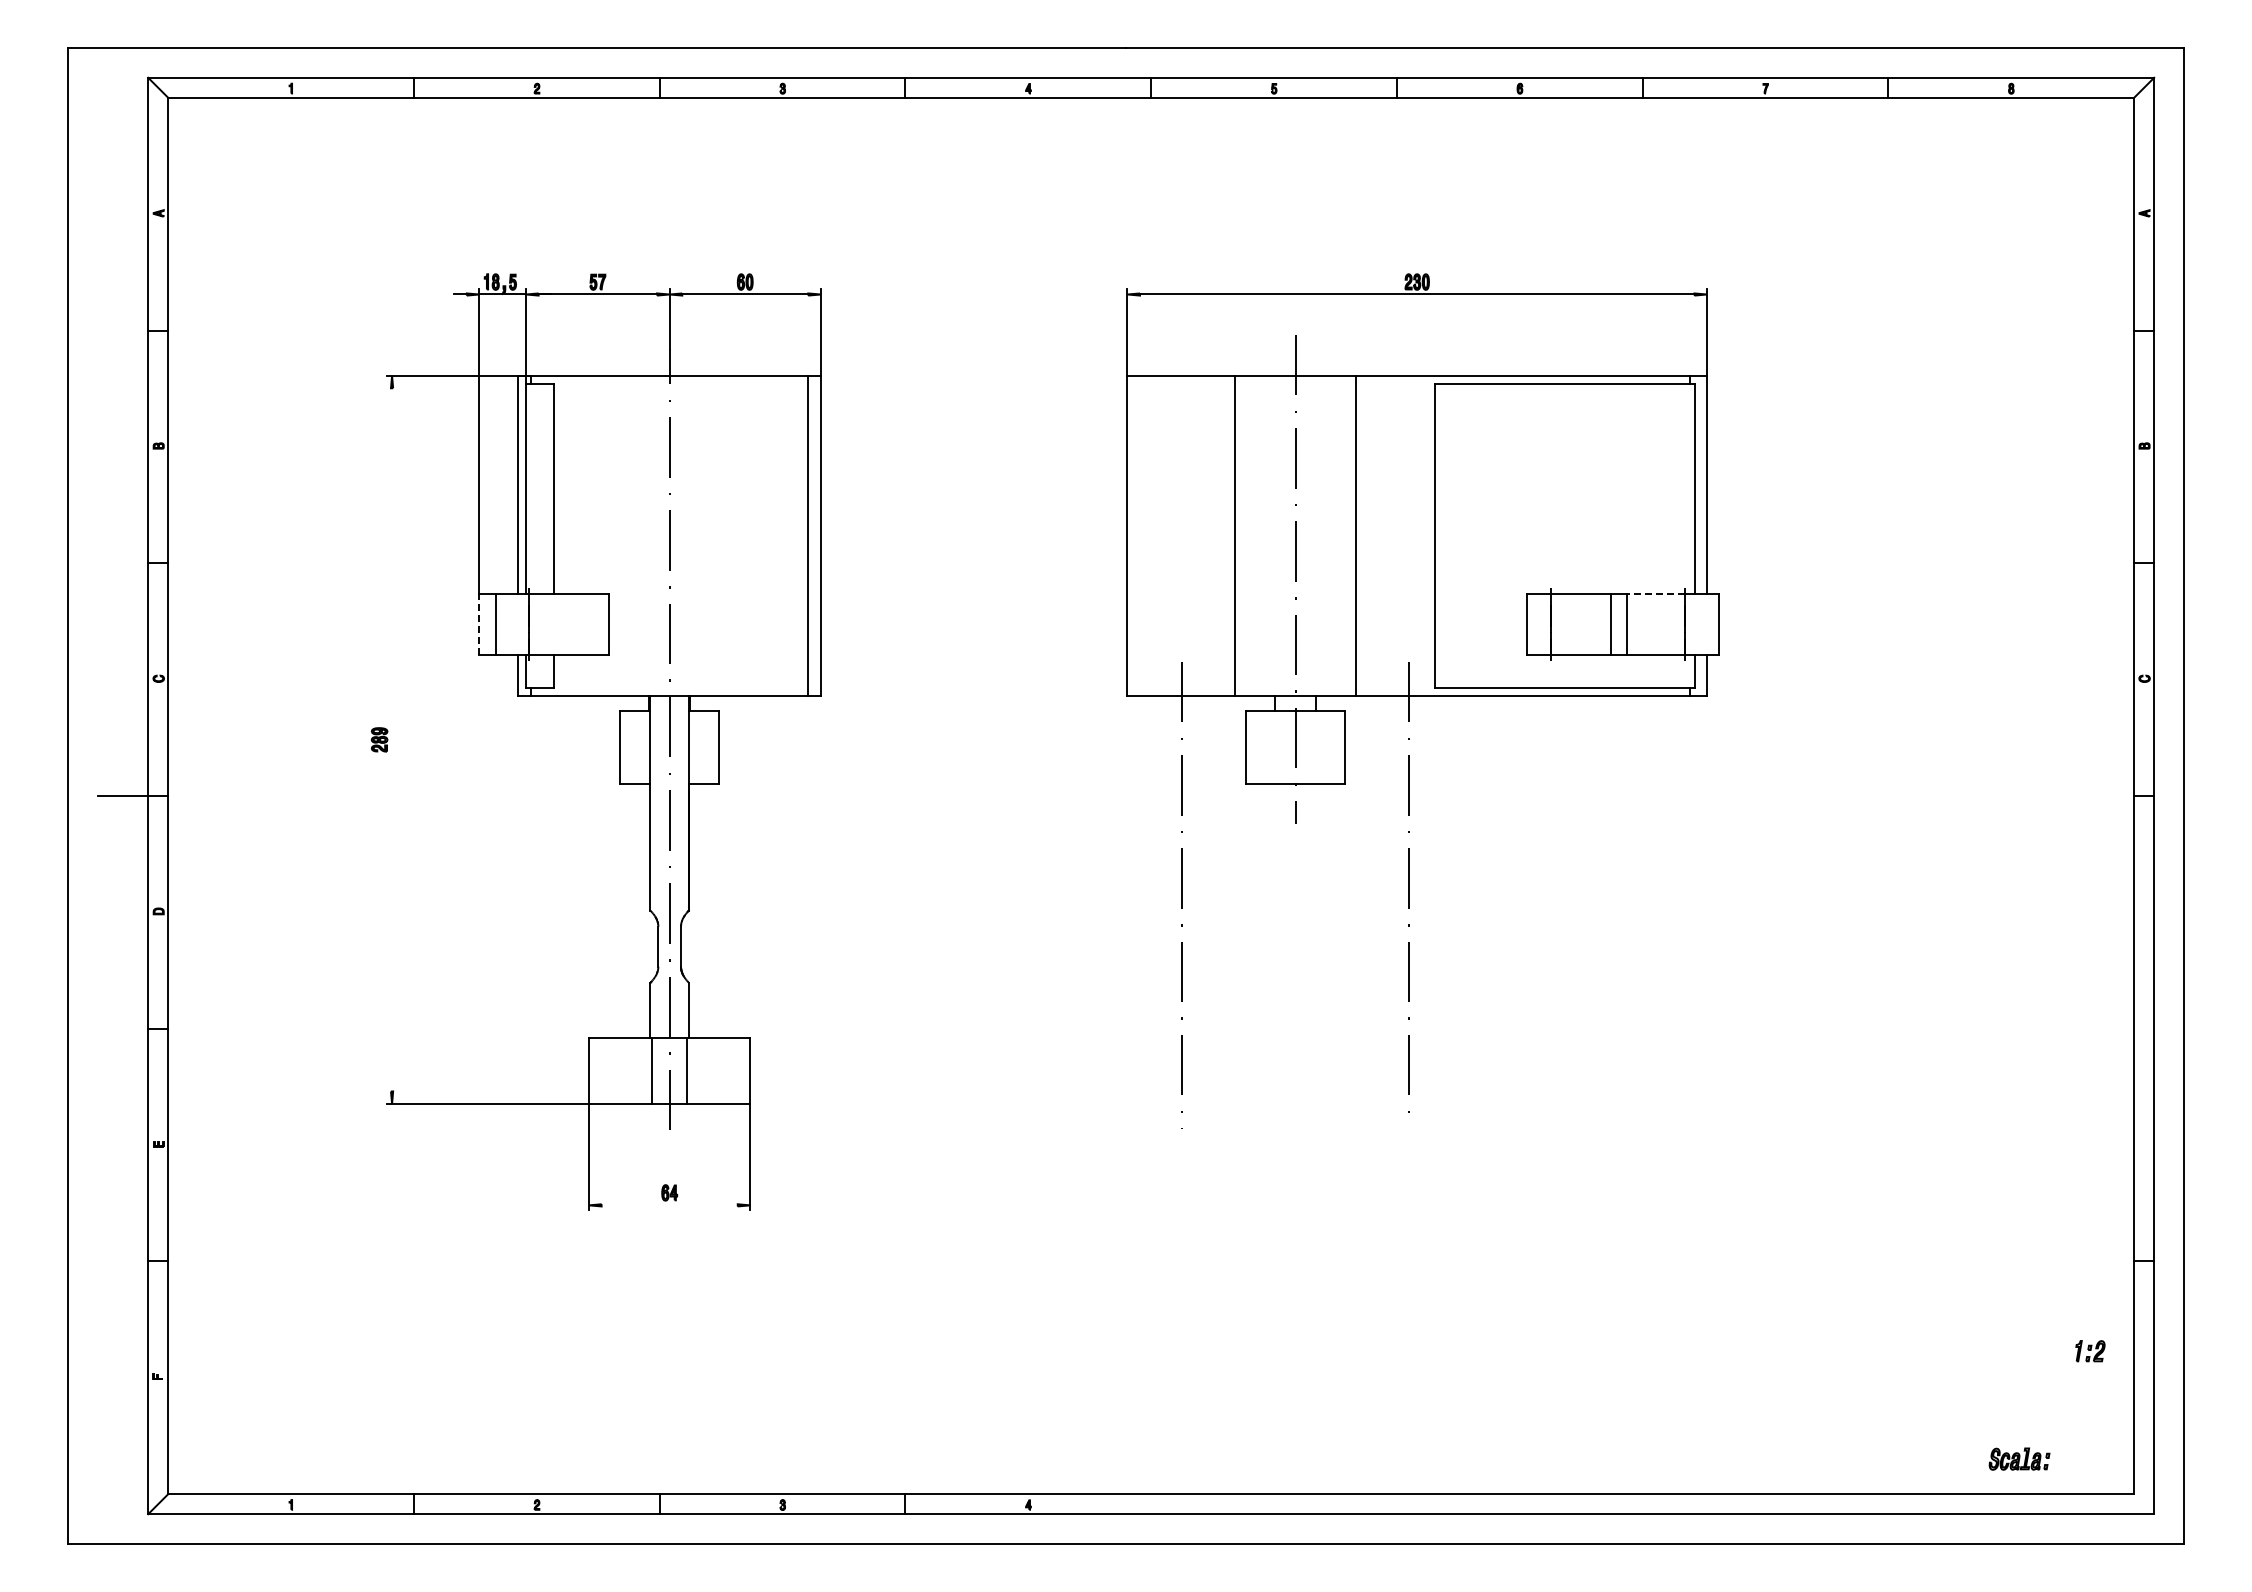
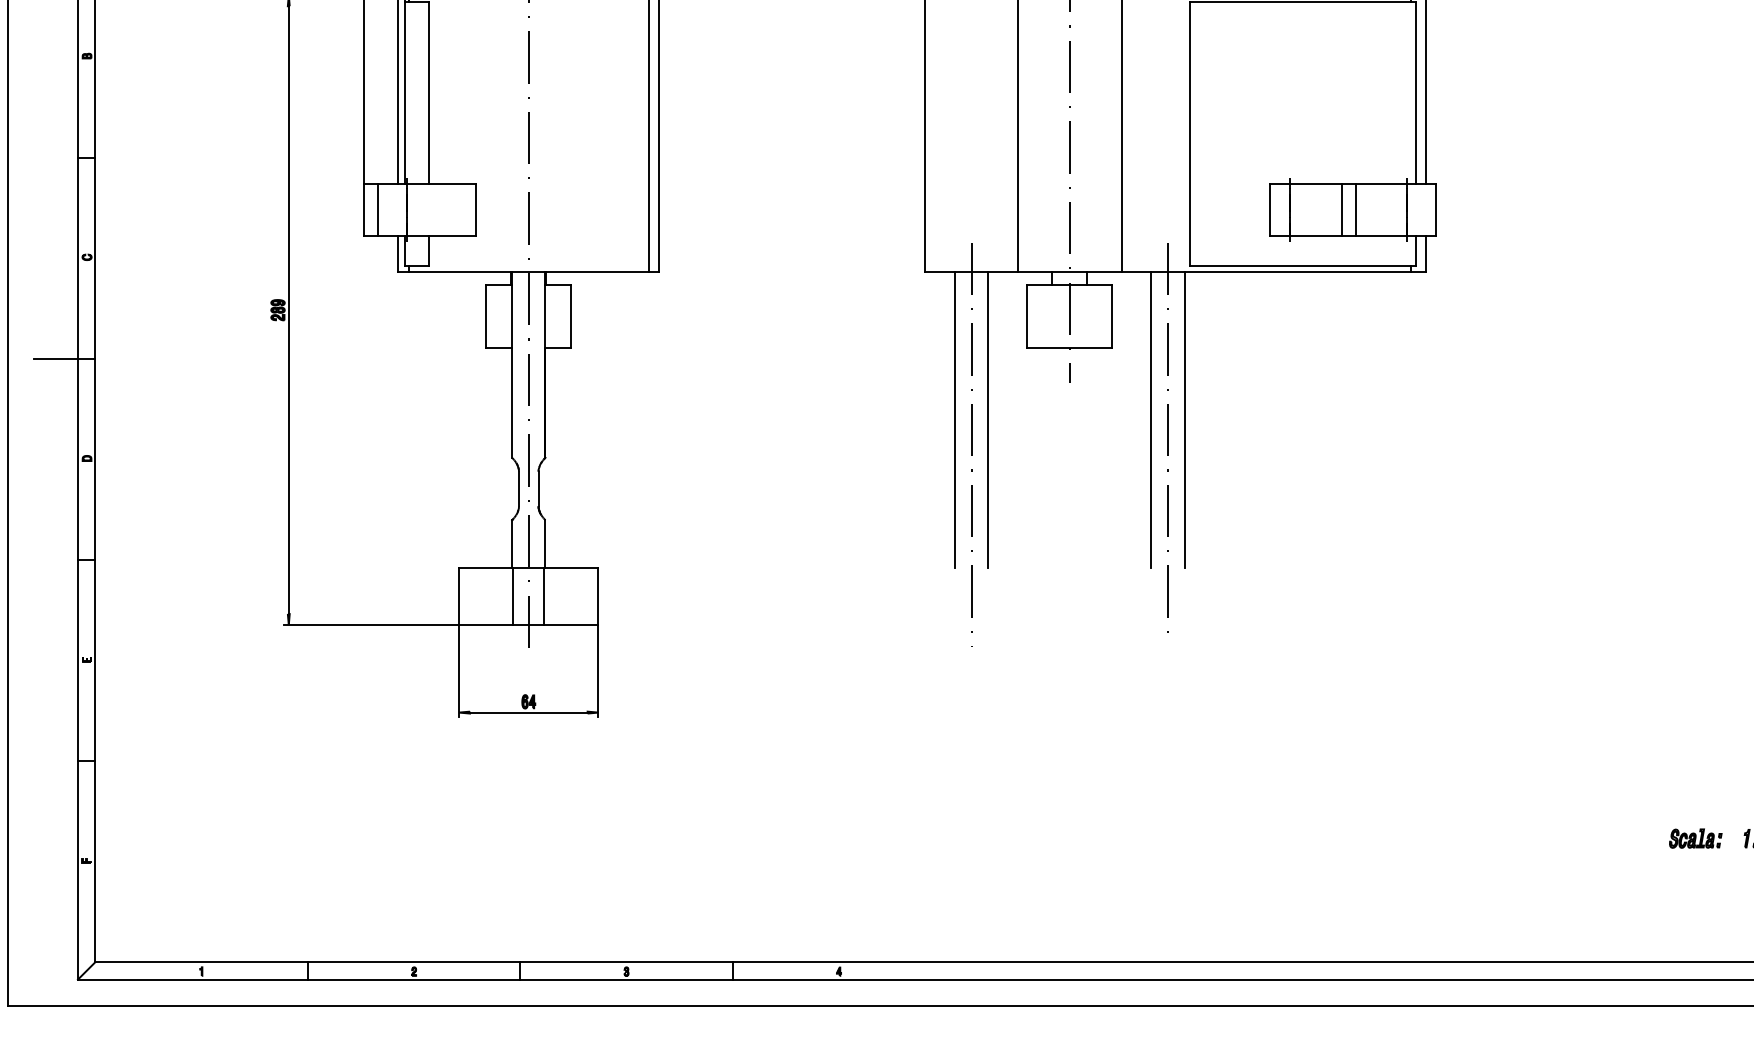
line: (1655, 593) -> (1381, 183), dashed -> solid
line: (479, 623) -> (364, 209), dashed -> solid
line: (392, 739) -> (289, 309), added
line: (1162, 867) -> (954, 420), added
line: (1201, 867) -> (988, 420), added
line: (1389, 867) -> (1151, 420), added
line: (1428, 867) -> (1184, 420), added
line: (669, 1205) -> (528, 712), added
part: (2019, 1458) -> (1695, 838), moved

